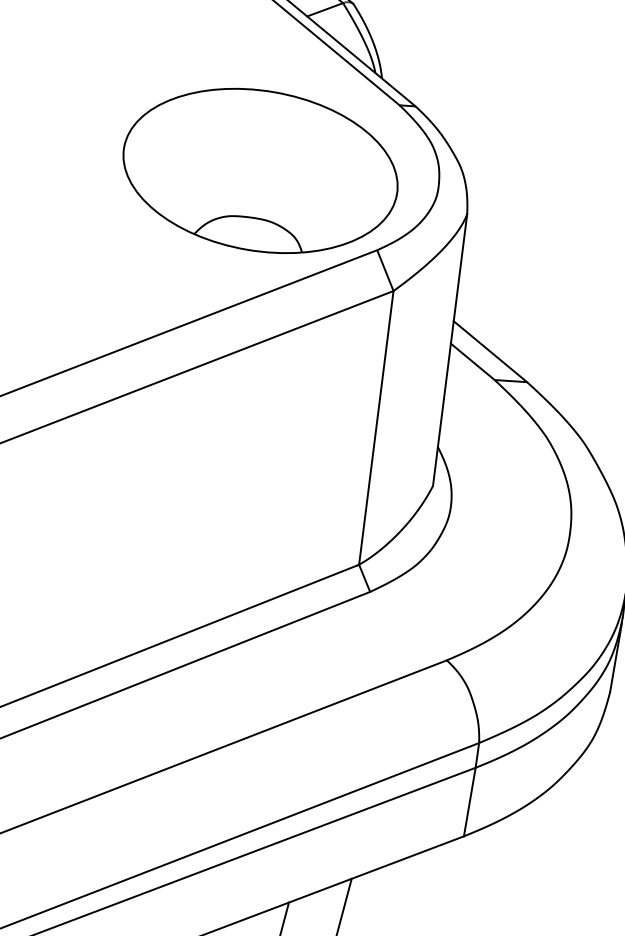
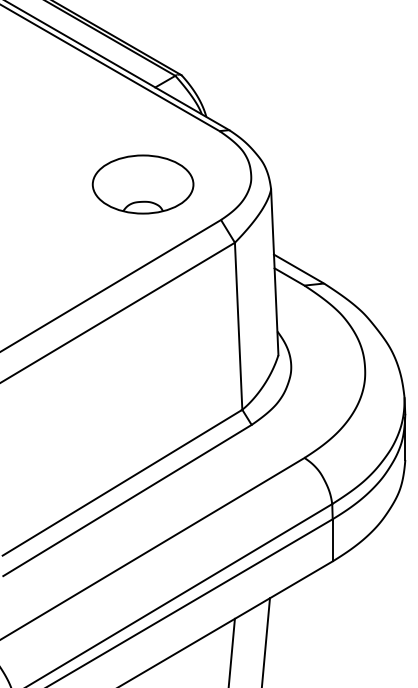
part: (259, 170) -> (142, 184), size x0.6

